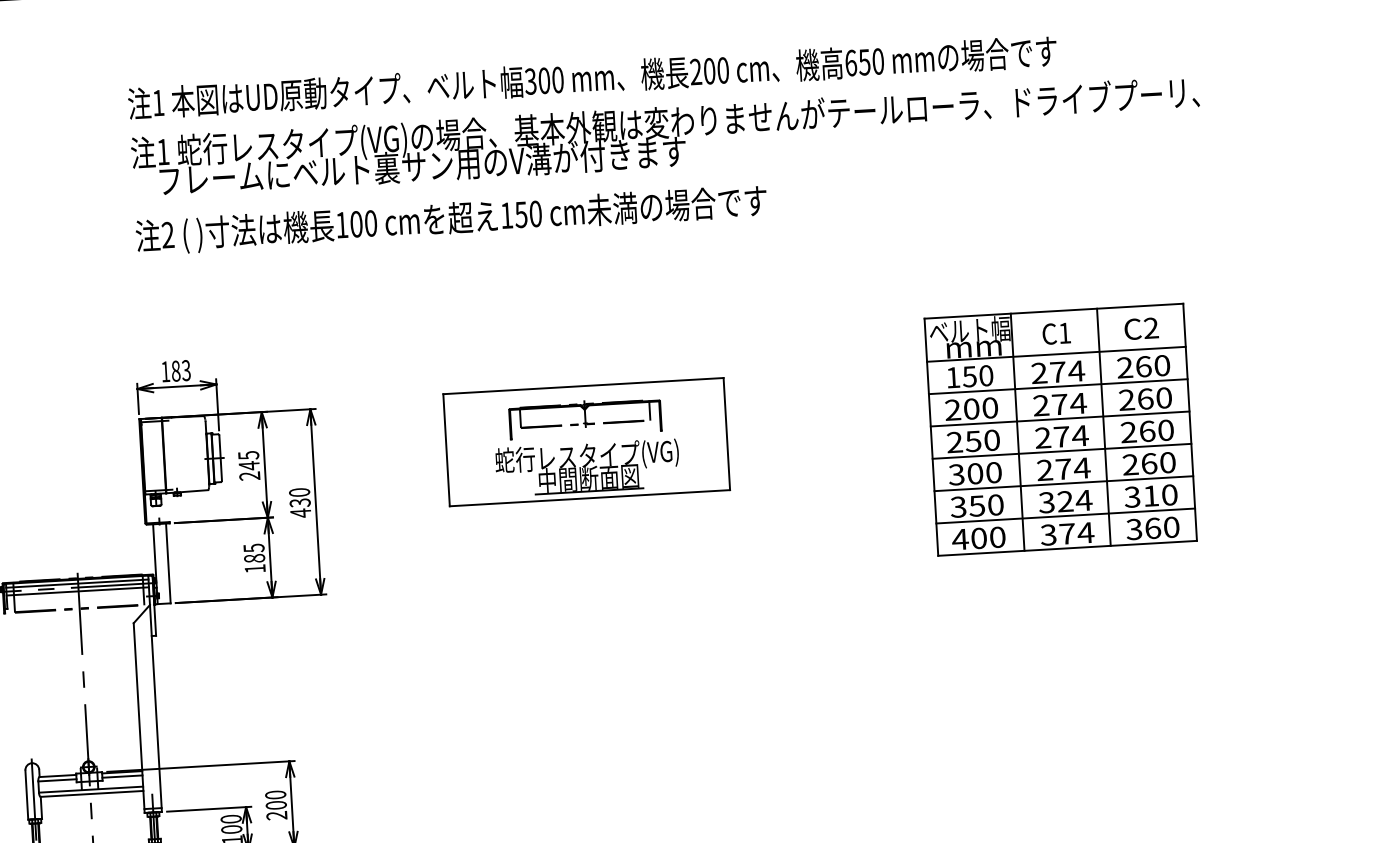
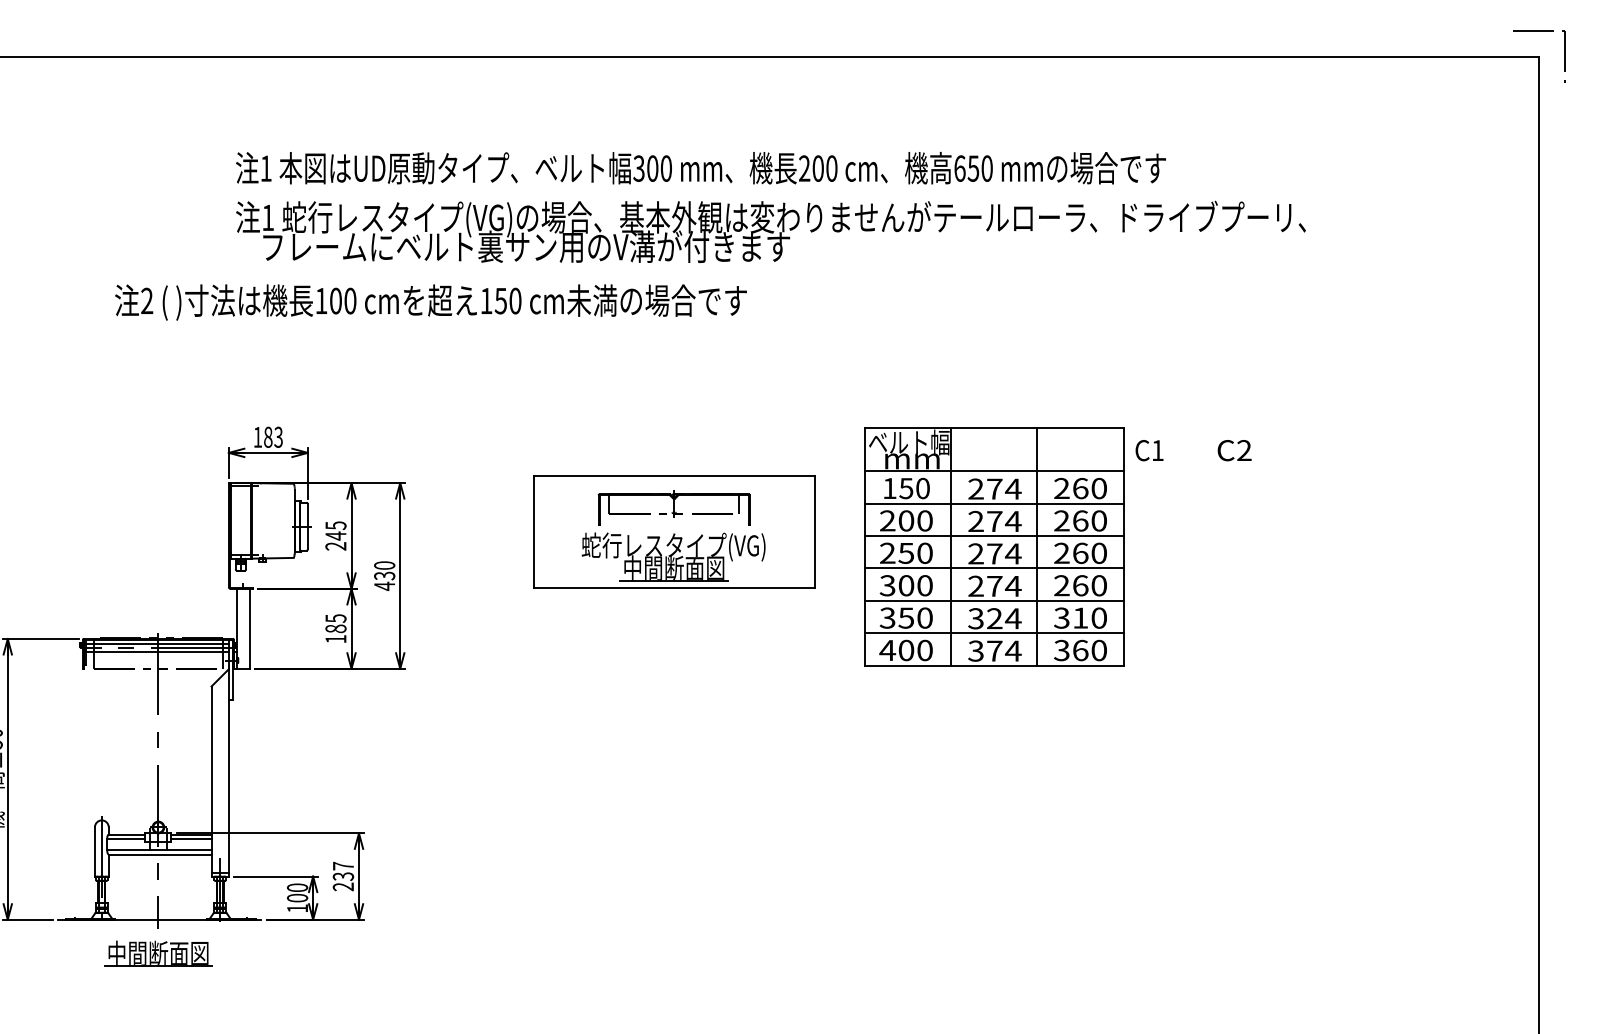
text: (451, 220) -> (430, 302), moved
part: (1061, 429) -> (994, 546), moved
text: (276, 799) -> (343, 870), 200 -> 237

